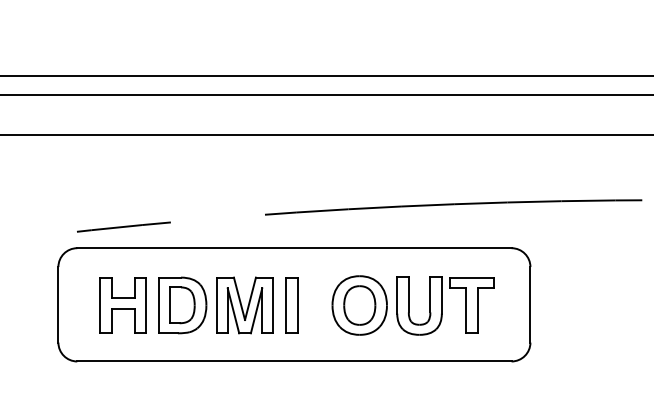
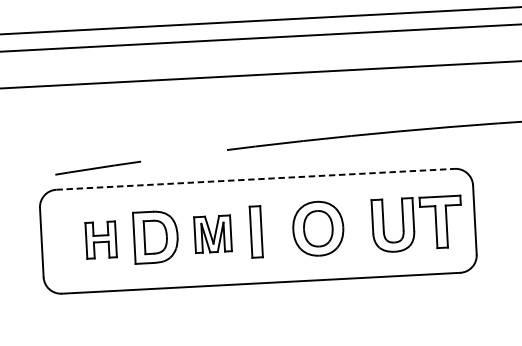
line: (294, 248) -> (255, 179), solid -> dashed
part: (122, 305) -> (100, 240), size x0.7
part: (244, 305) -> (212, 234), size x0.7
part: (445, 305) -> (417, 223), moved

